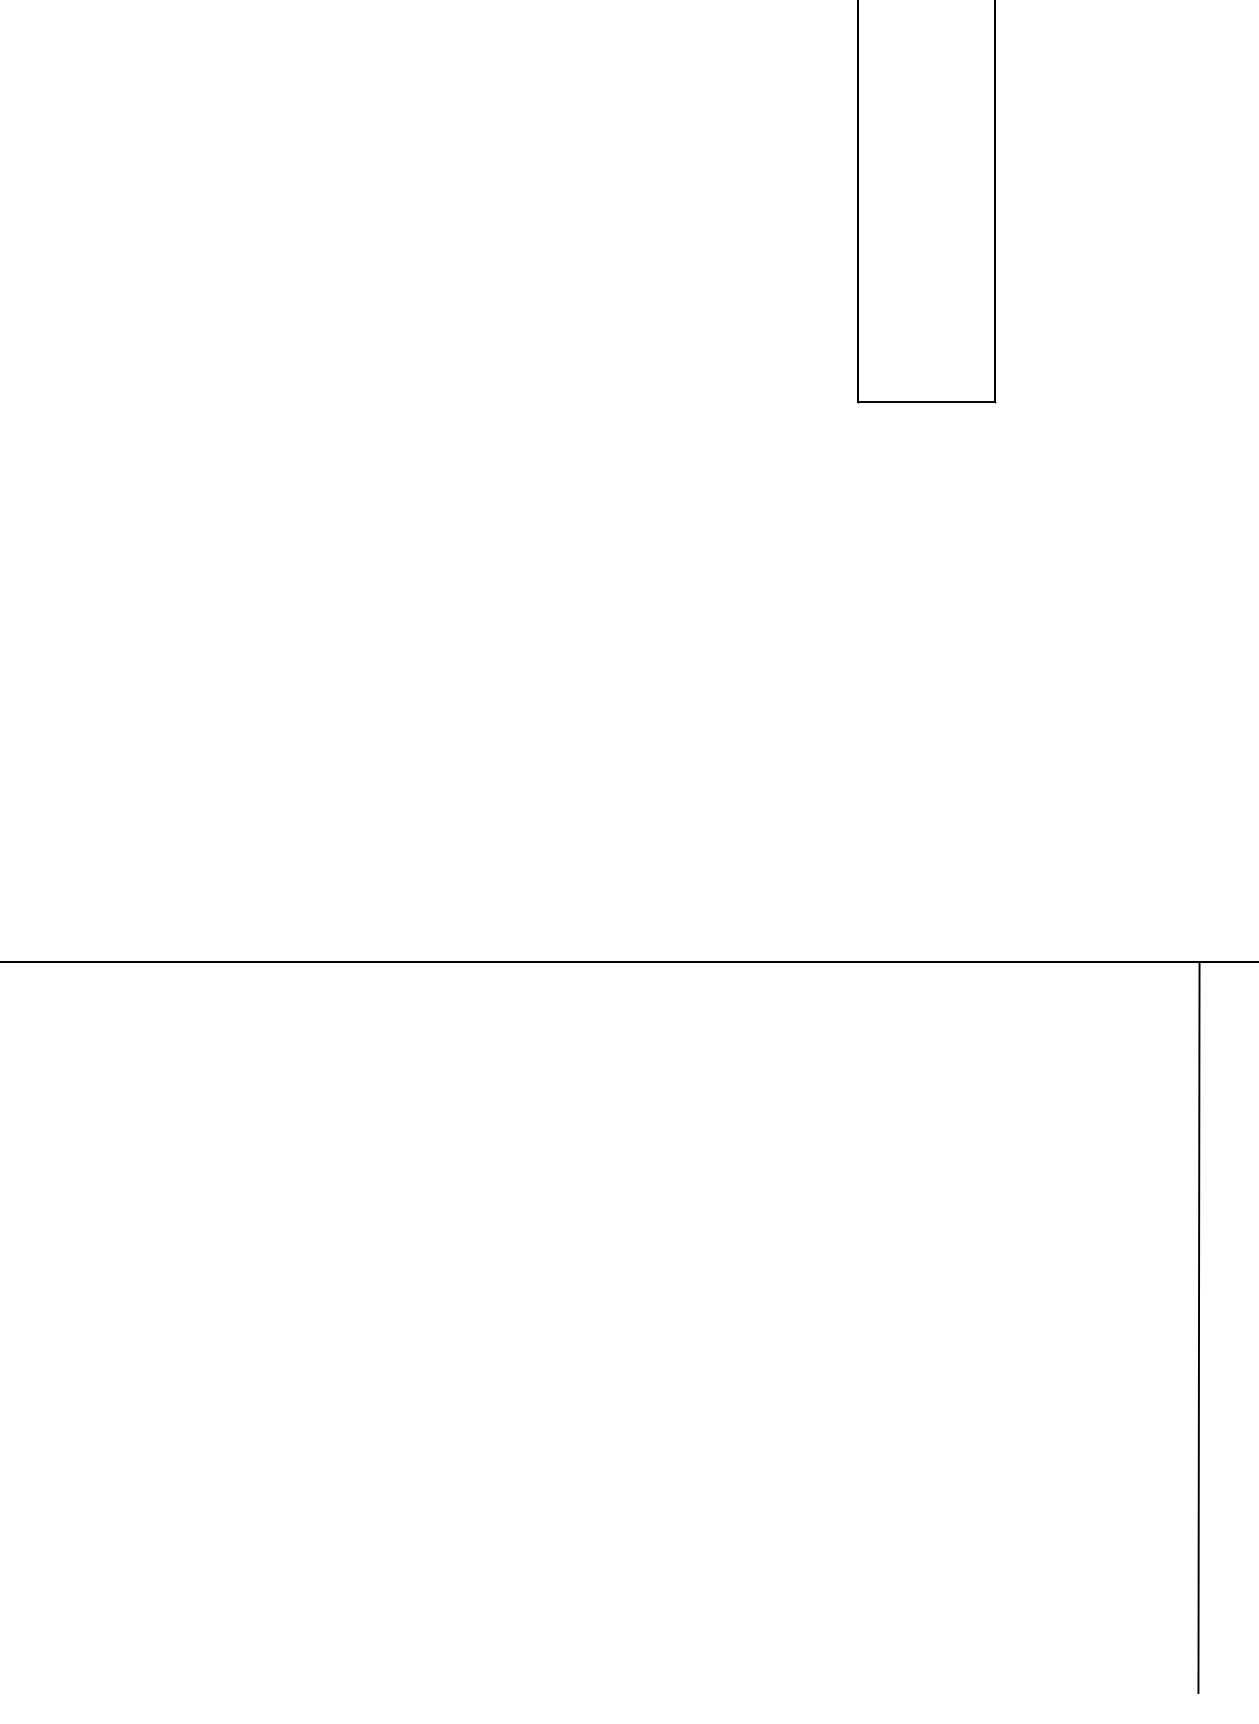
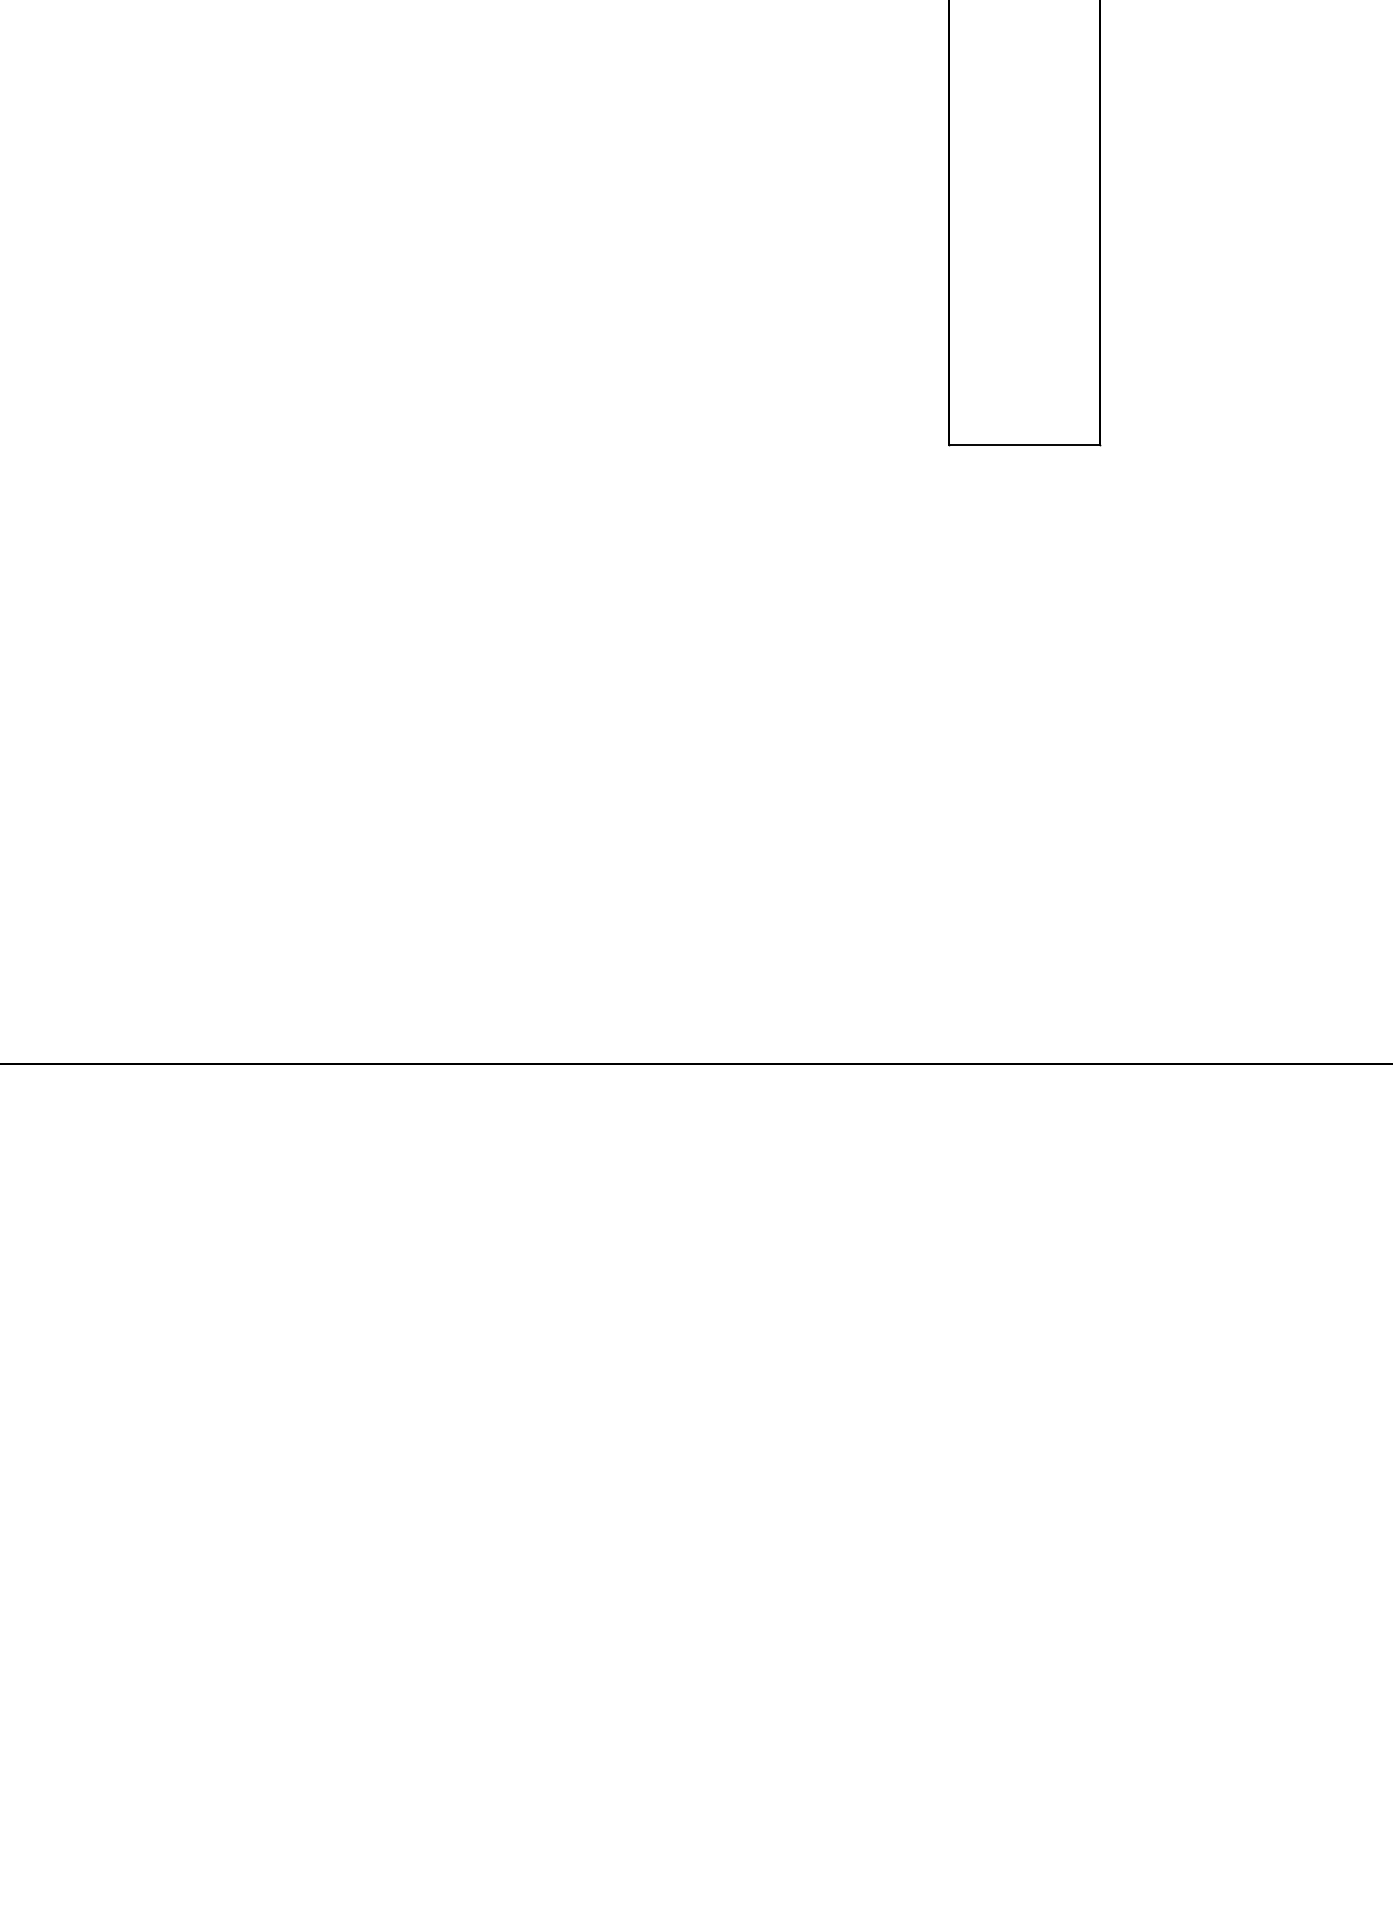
line: (1198, 1327) -> (1326, 1468), removed

